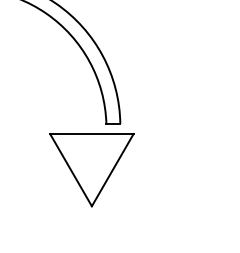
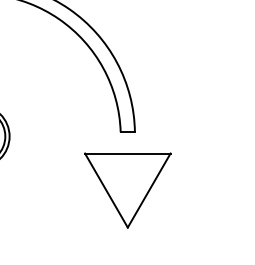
part: (91, 170) -> (127, 190), moved

